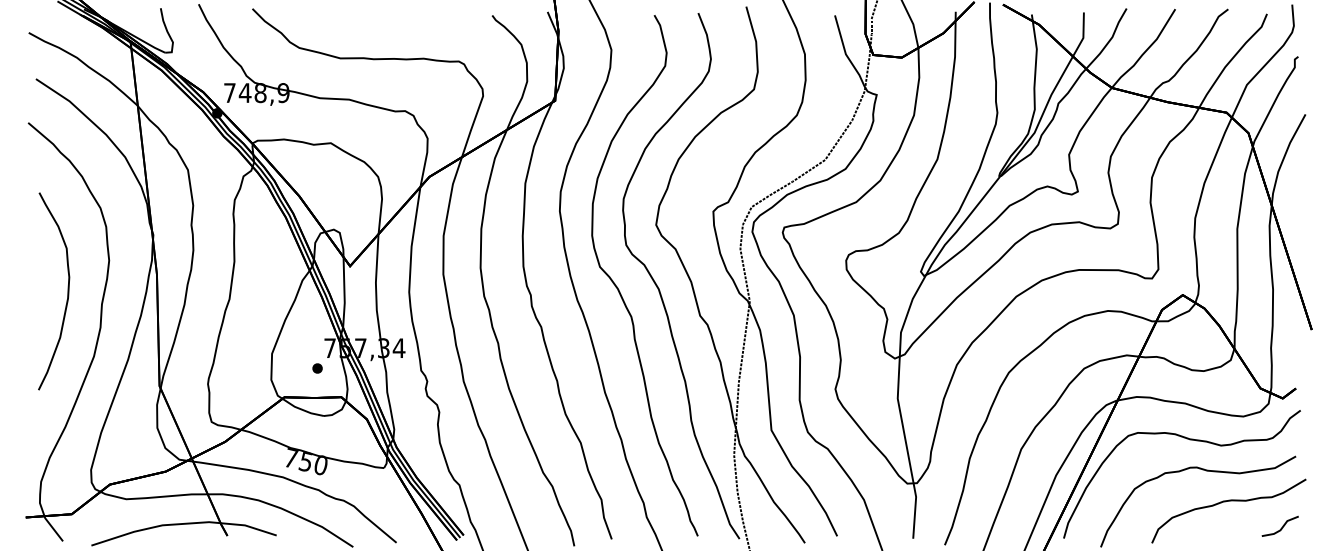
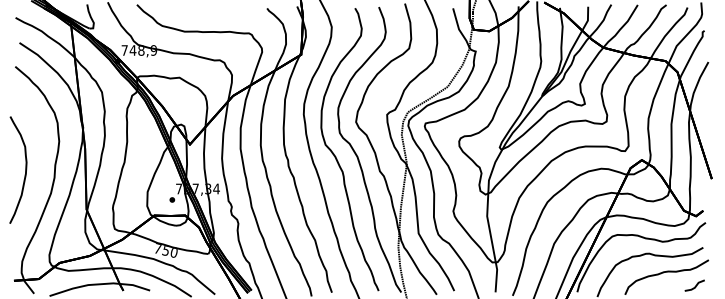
part: (67, 290) -> (25, 169), moved

